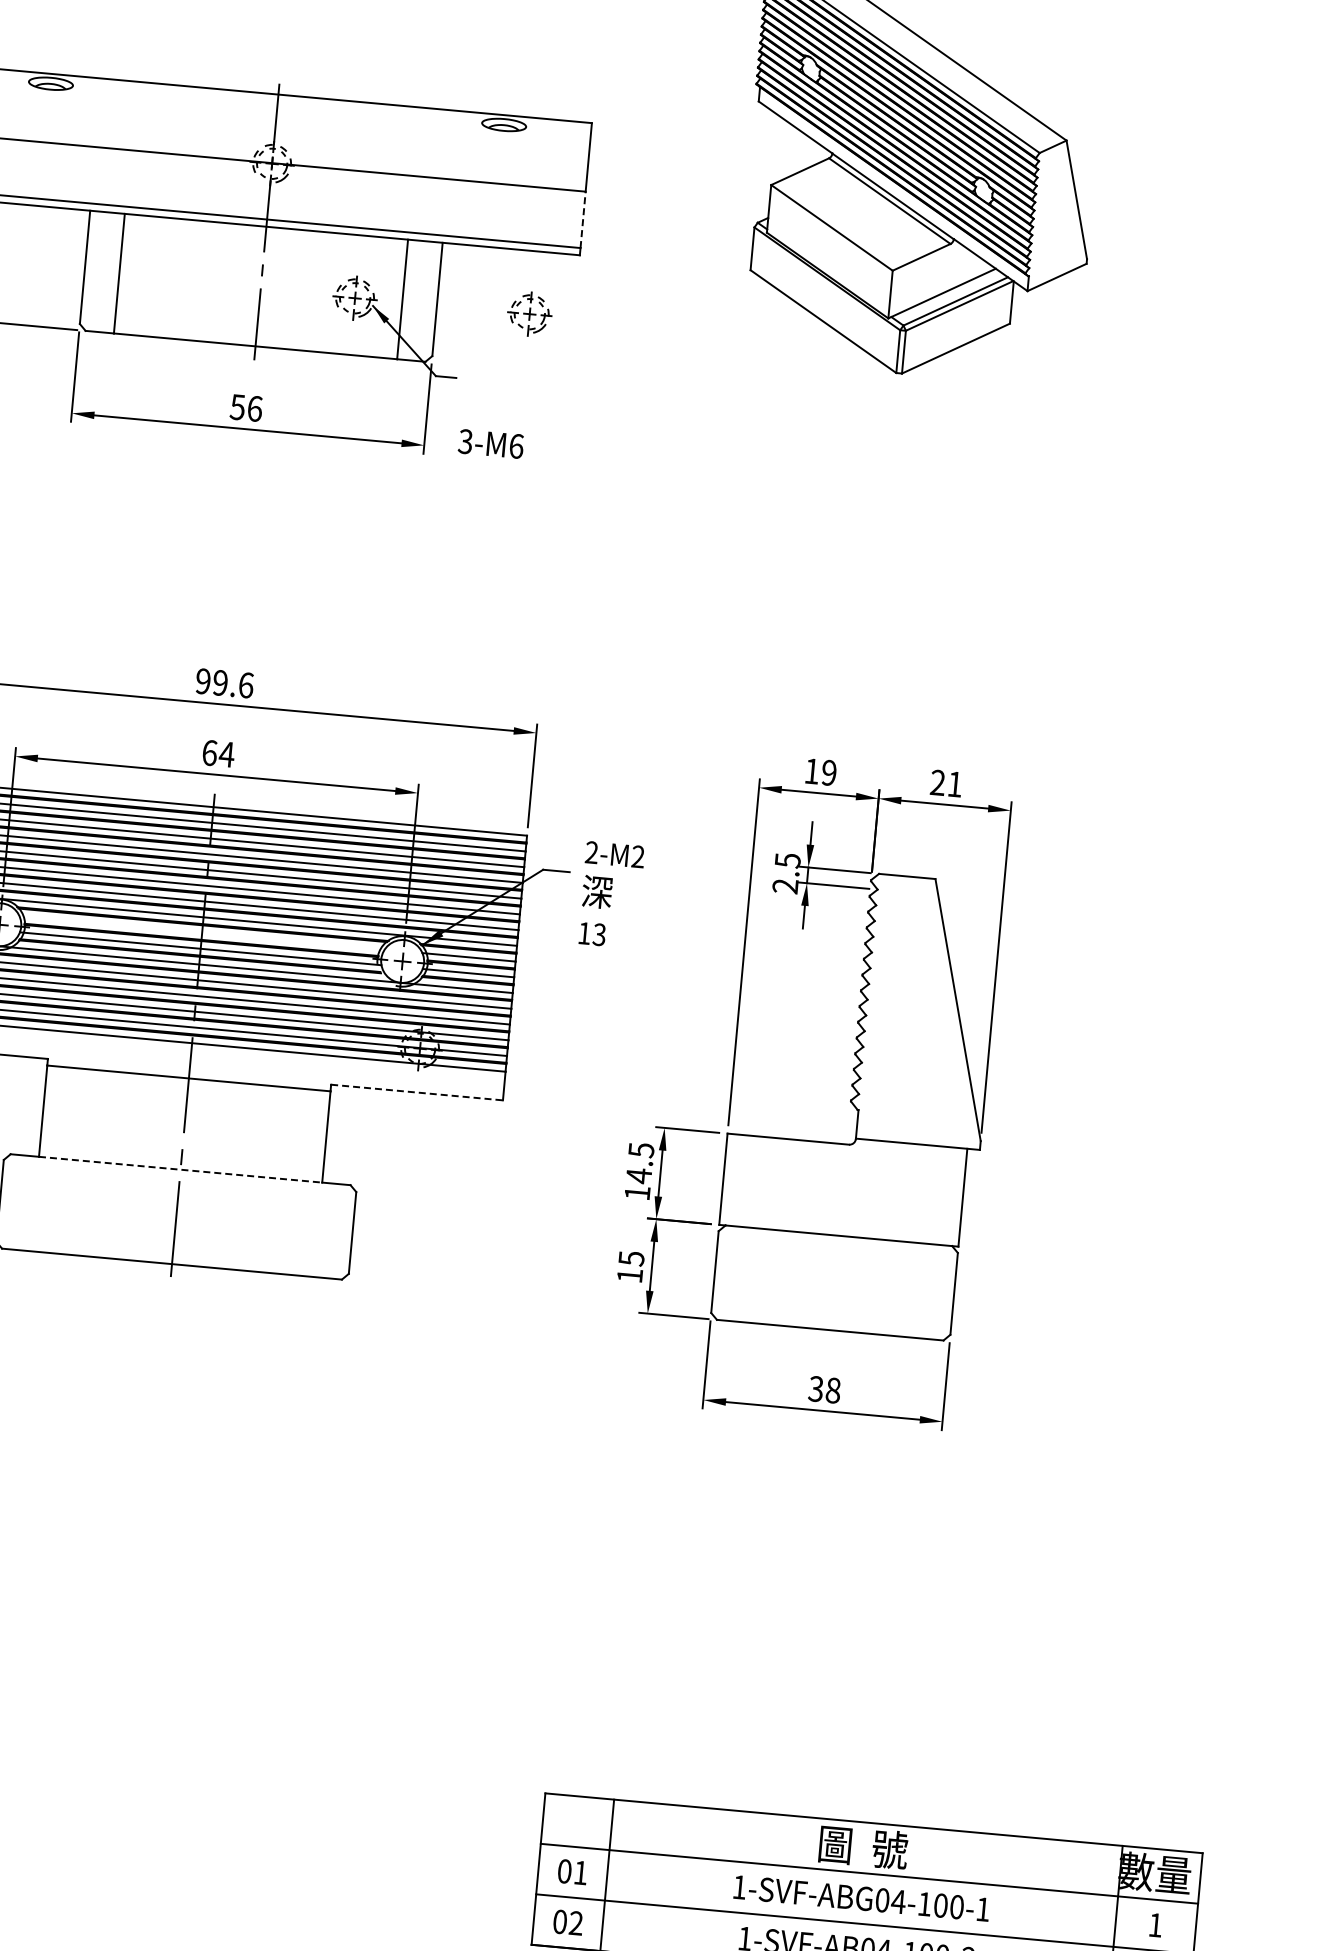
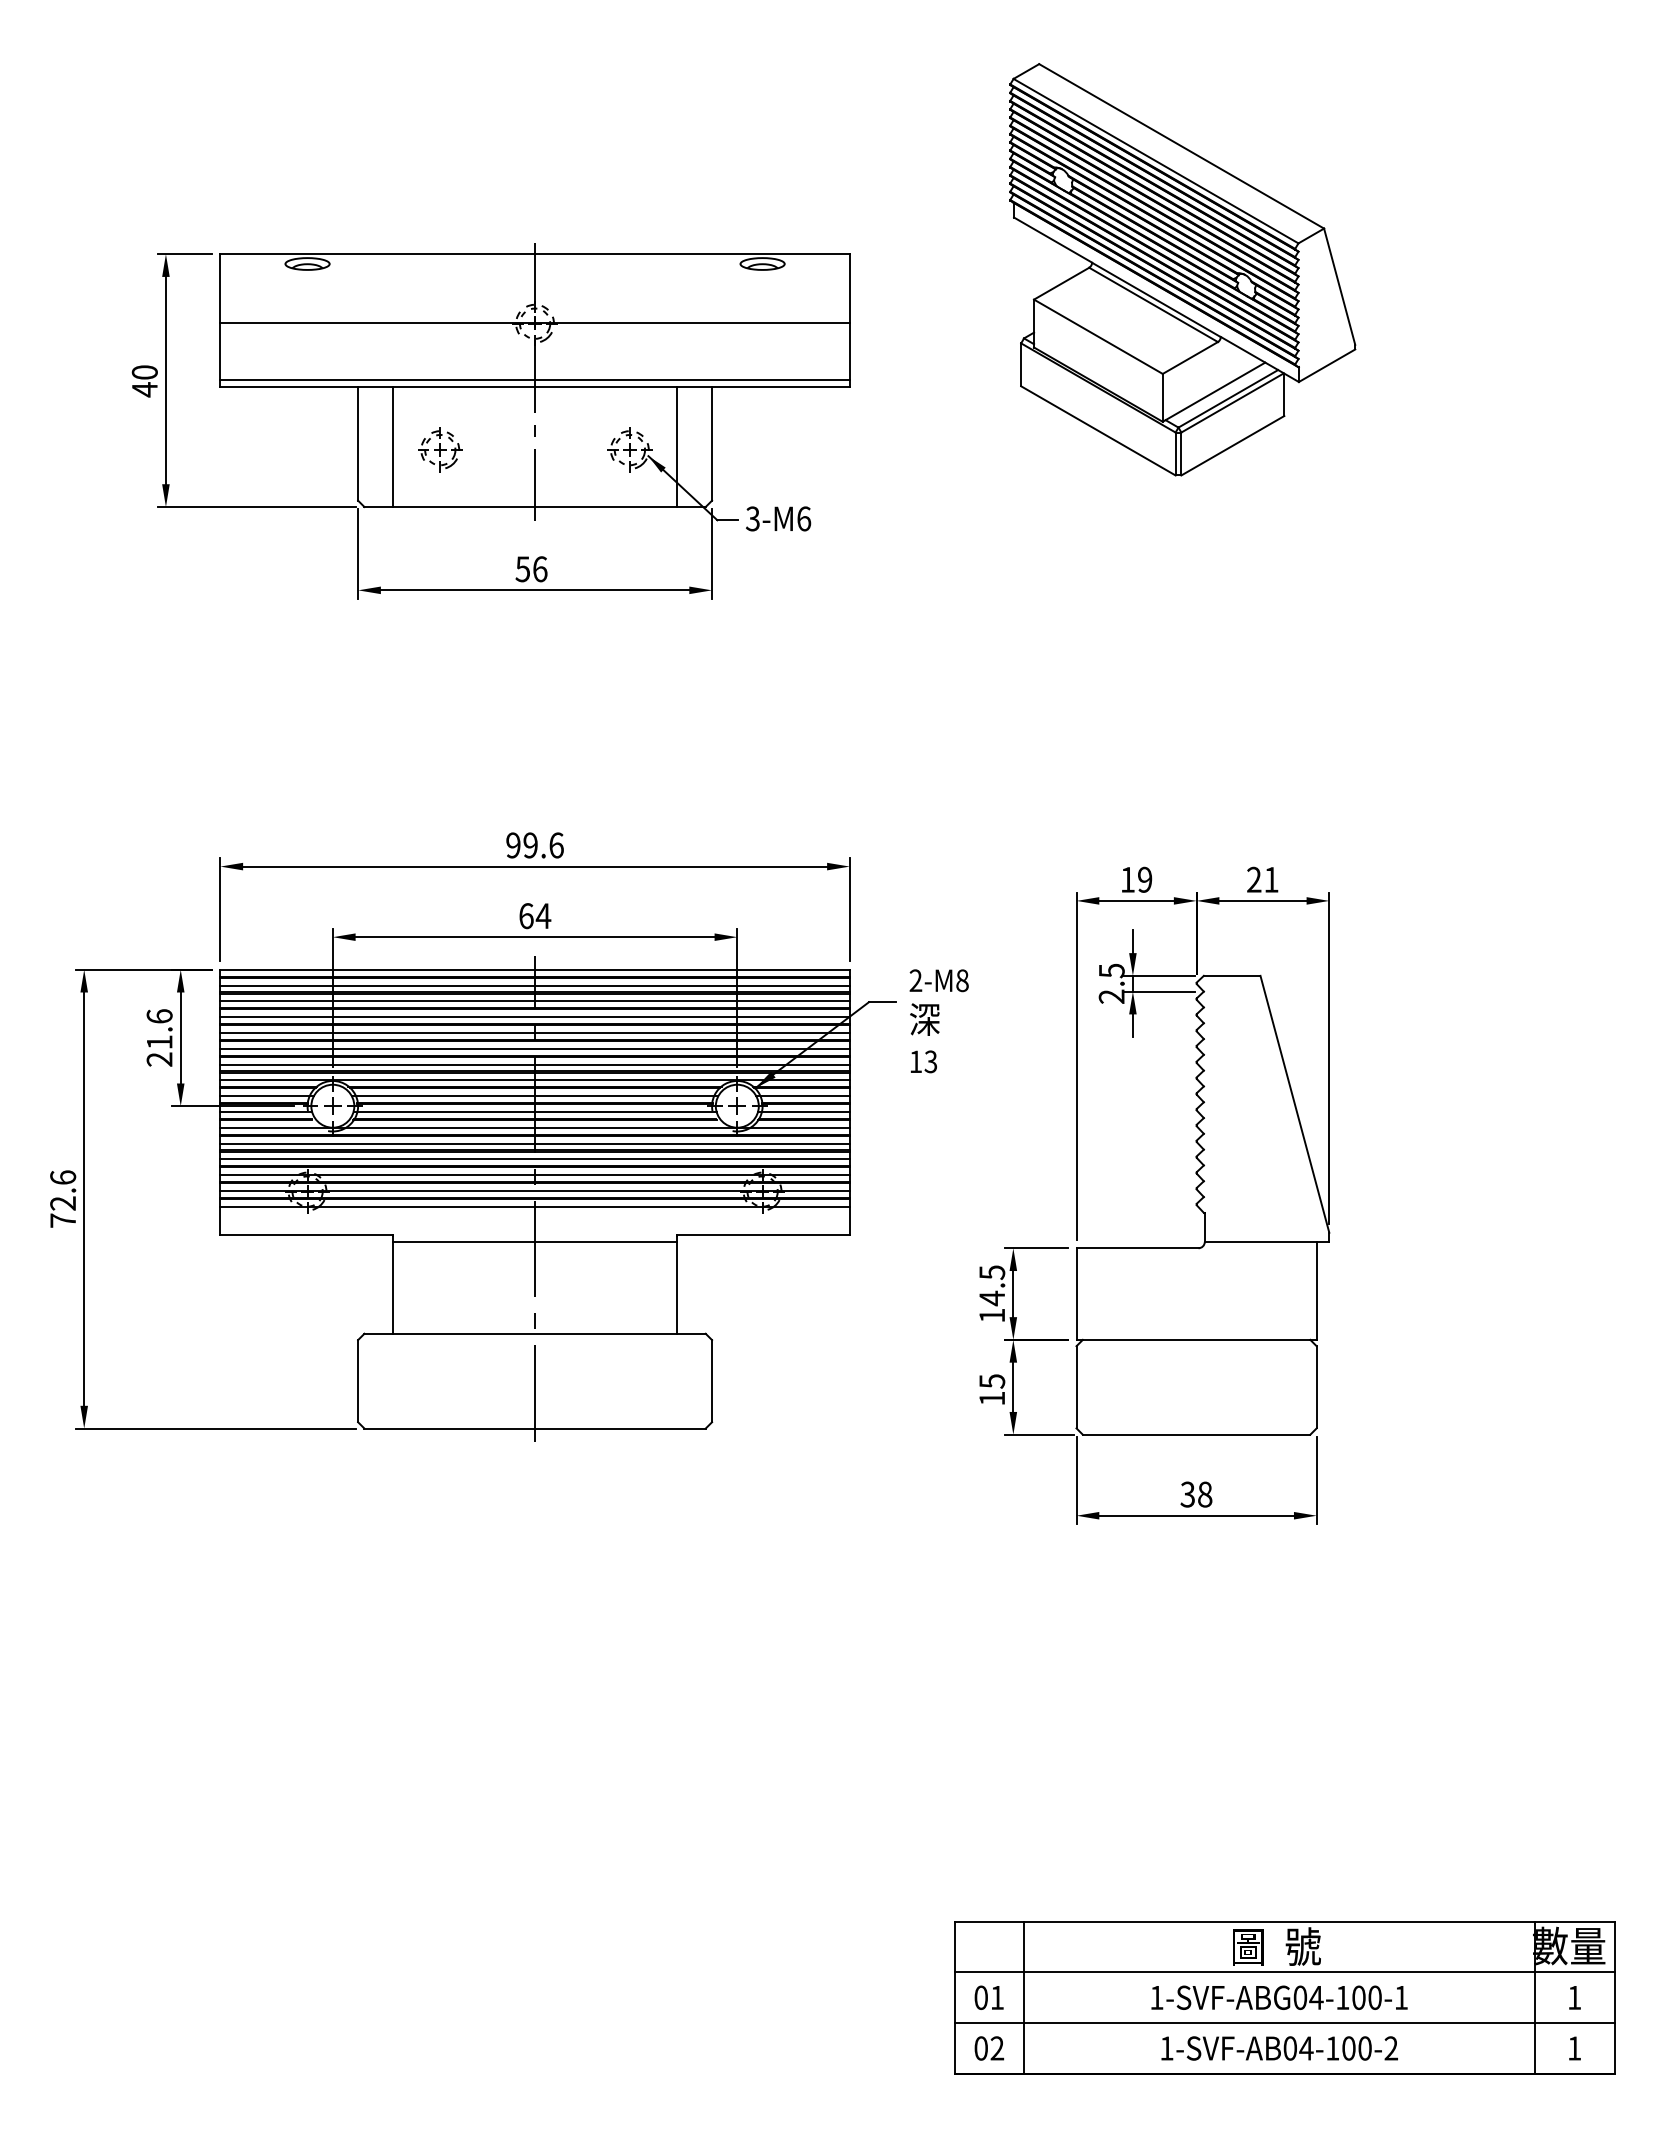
line: (582, 218) -> (849, 350), dashed -> solid
part: (530, 313) -> (440, 449), moved
text: (491, 443) -> (778, 518), moved
text: (638, 856) -> (962, 980), 2-M2 -> 2-M8
line: (201, 933) -> (534, 1096), added
line: (417, 1092) -> (764, 1235), dashed -> solid
line: (181, 1169) -> (535, 1333), dashed -> solid

